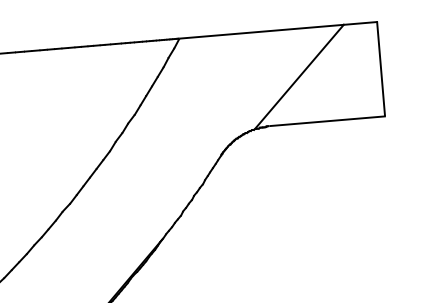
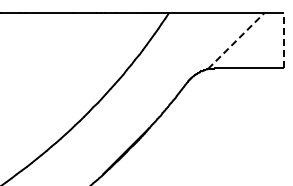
line: (380, 67) -> (283, 39), solid -> dashed
line: (299, 75) -> (236, 40), solid -> dashed

